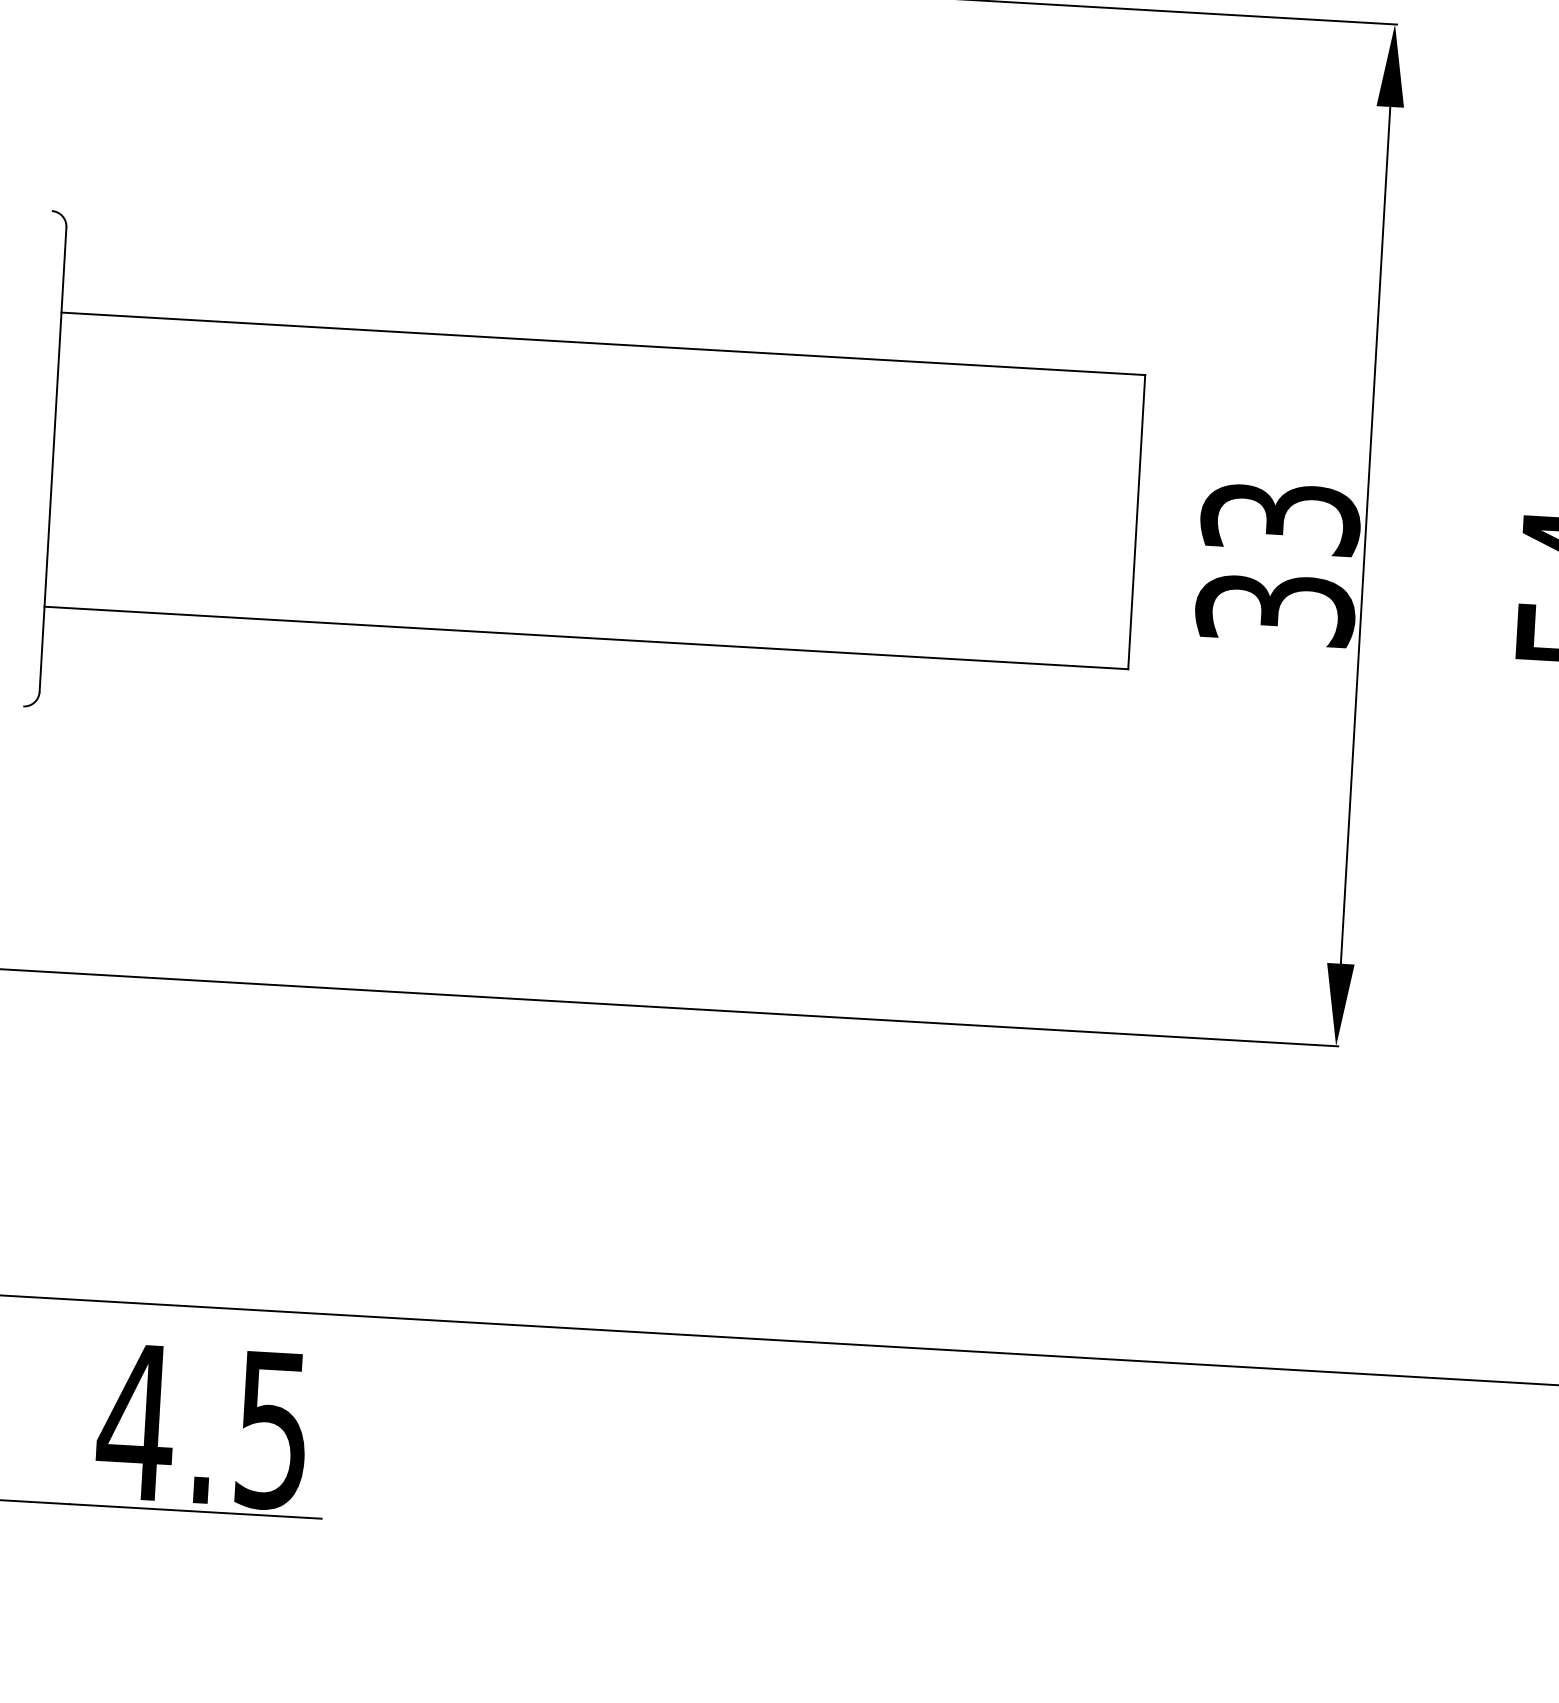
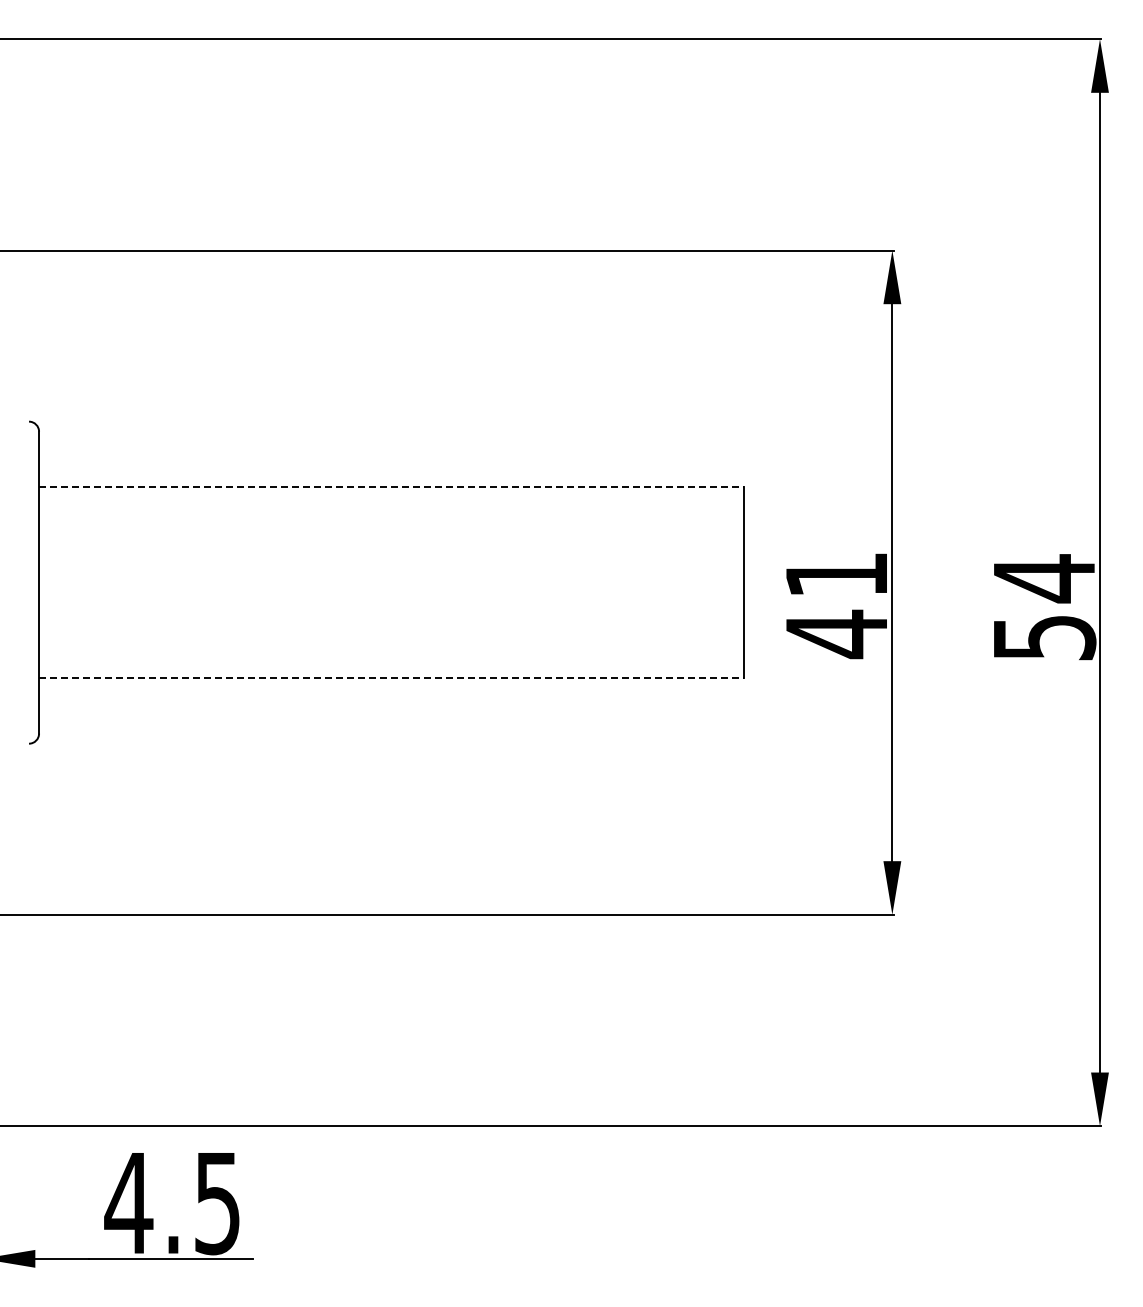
line: (603, 344) -> (391, 487), solid -> dashed
text: (1277, 565) -> (836, 605), 33 -> 41
line: (586, 638) -> (391, 678), solid -> dashed

